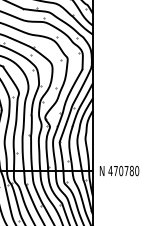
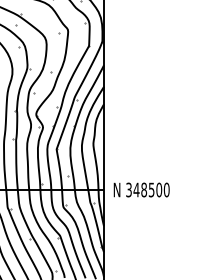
text: (120, 170) -> (143, 189), 470780 -> 348500

